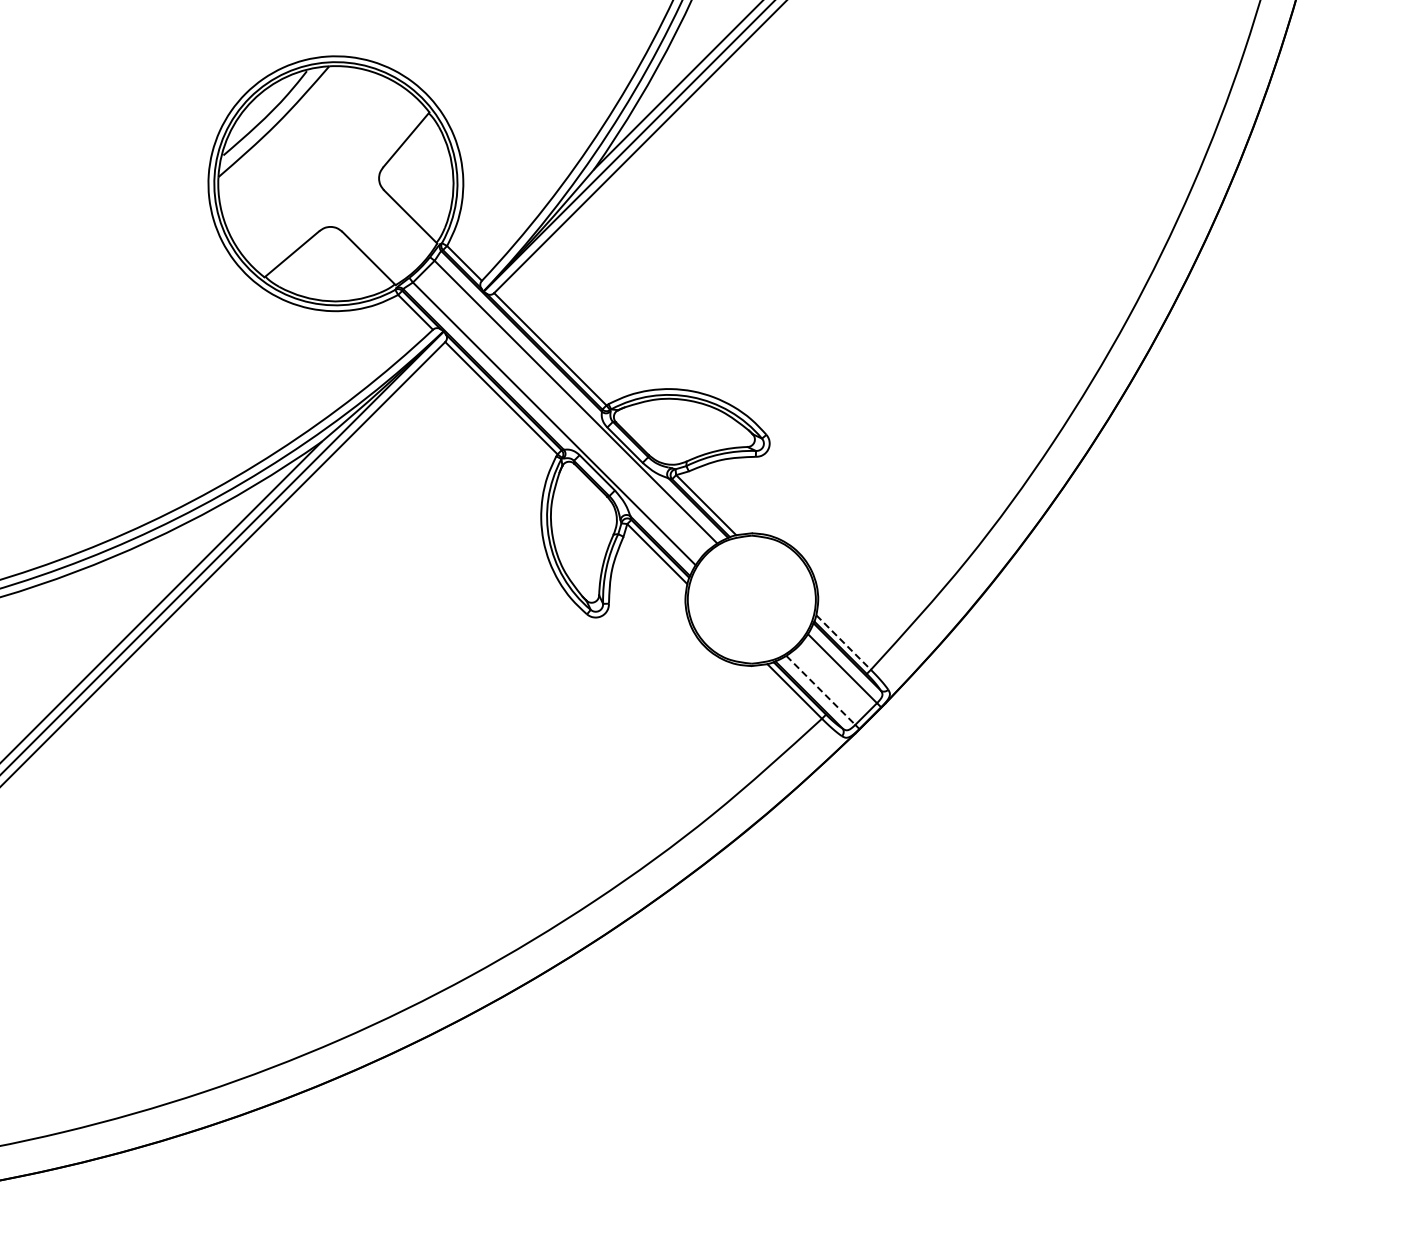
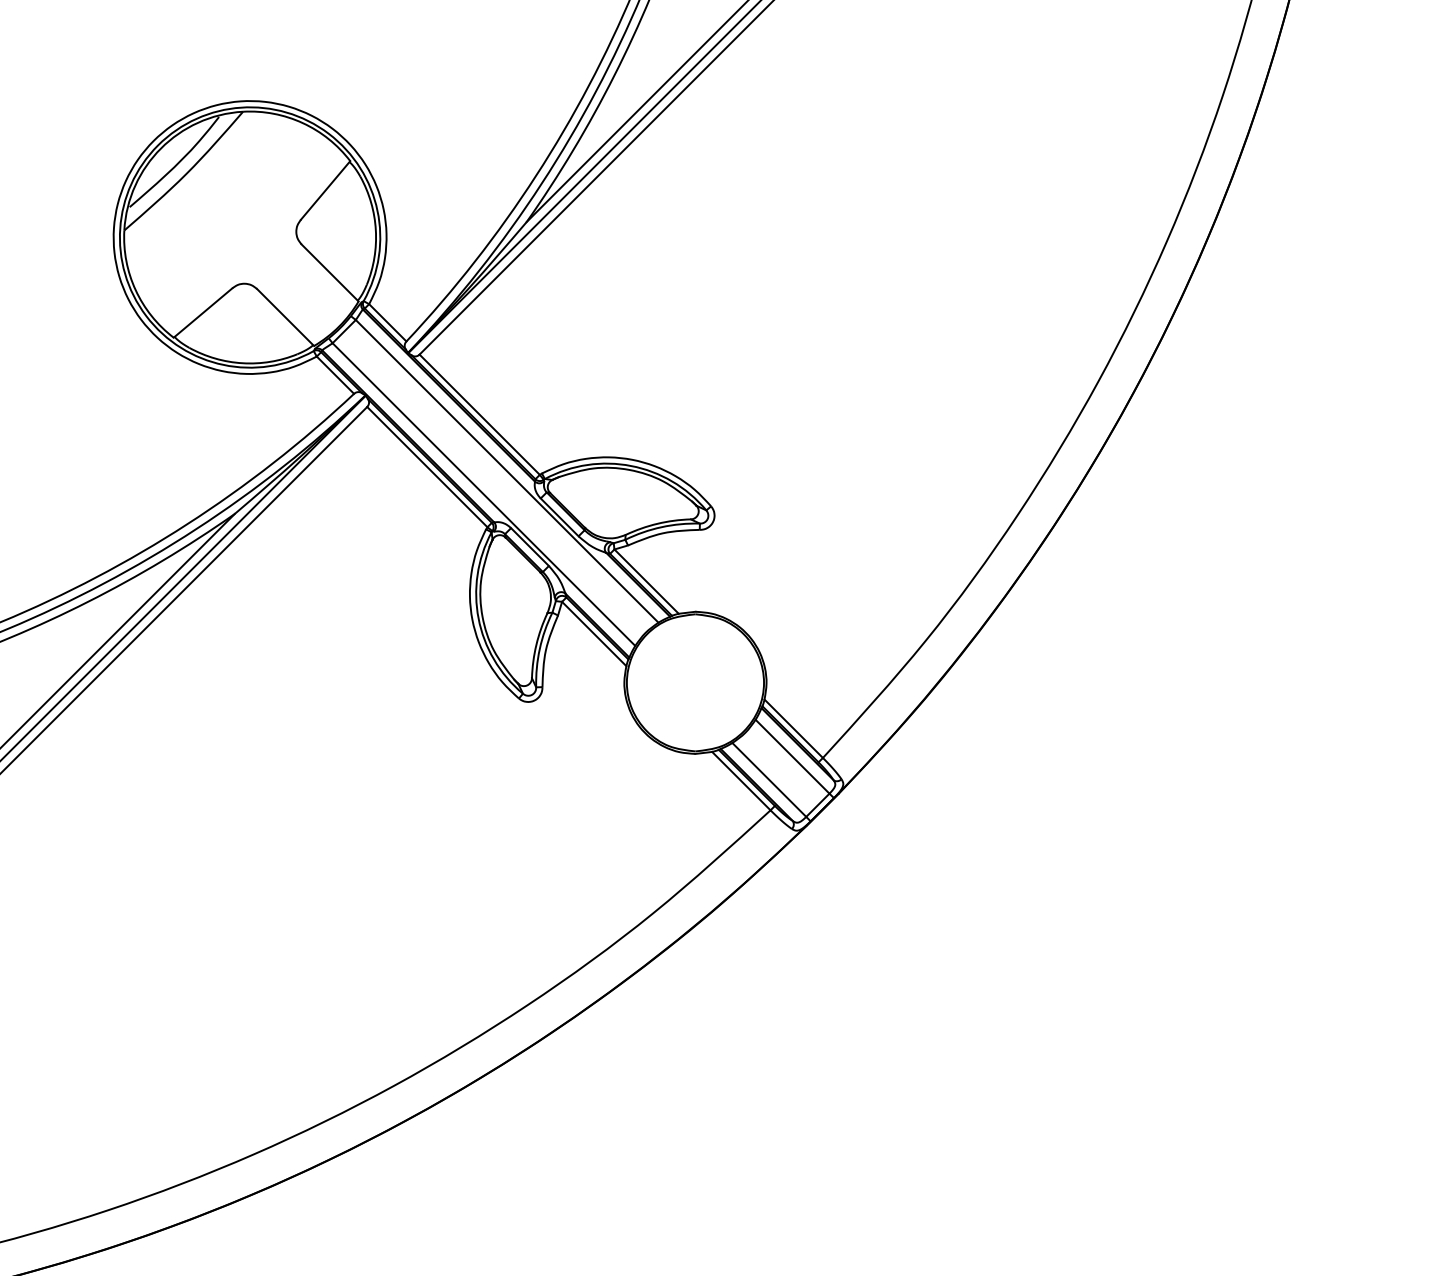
line: (843, 642) -> (793, 728), dashed -> solid
line: (820, 690) -> (768, 780), dashed -> solid

